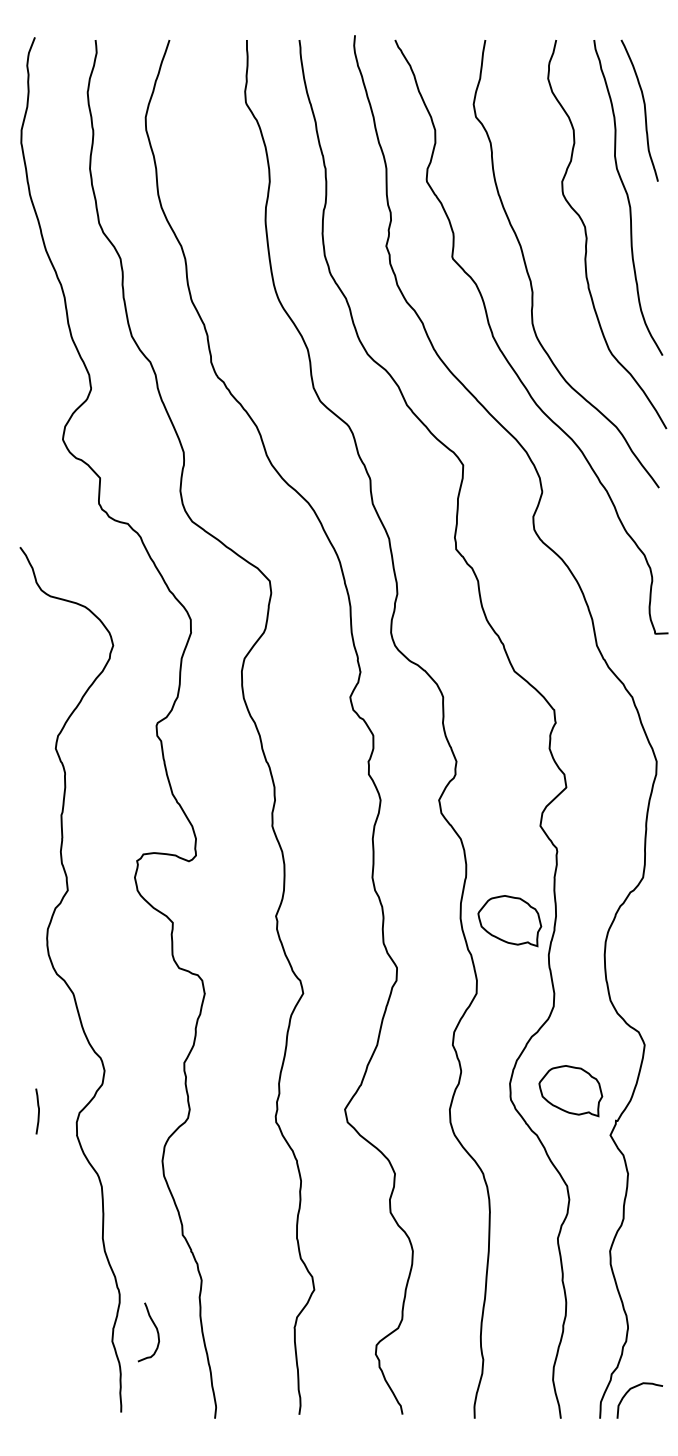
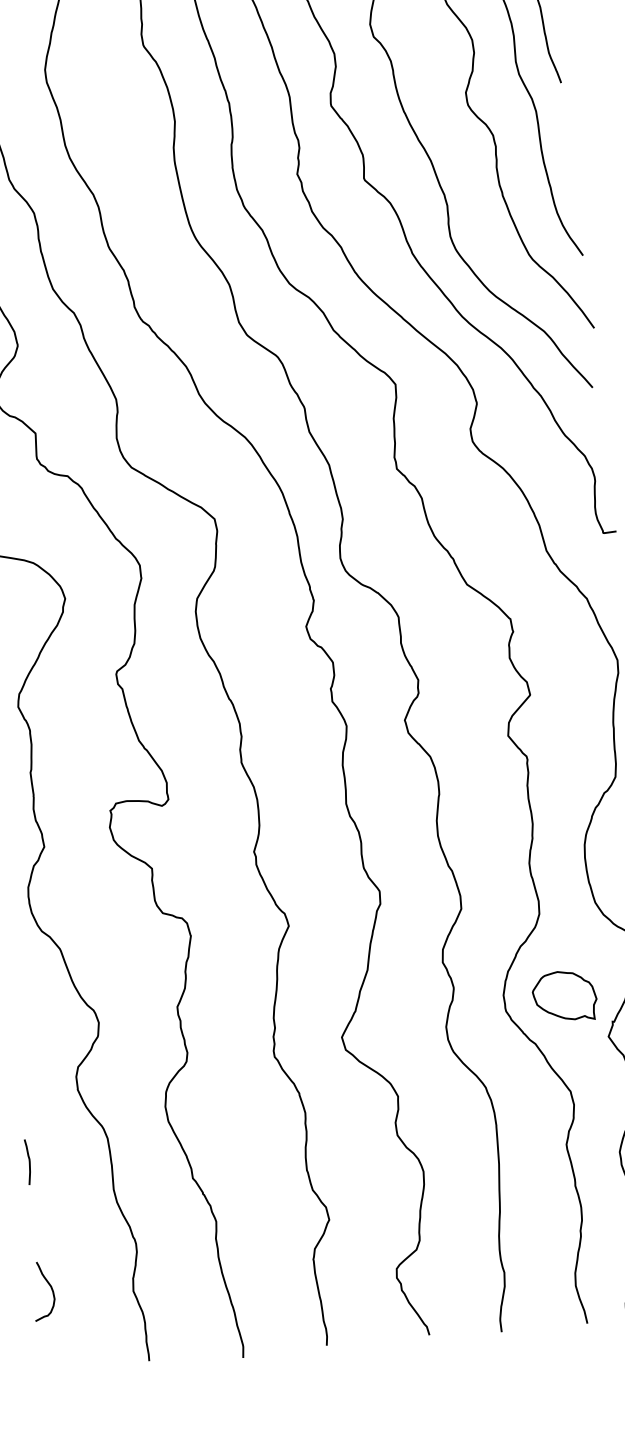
part: (509, 921) -> (486, 833), removed
curve: (38, 1111) -> (29, 1162), moved
curve: (155, 1328) -> (49, 1286), moved

